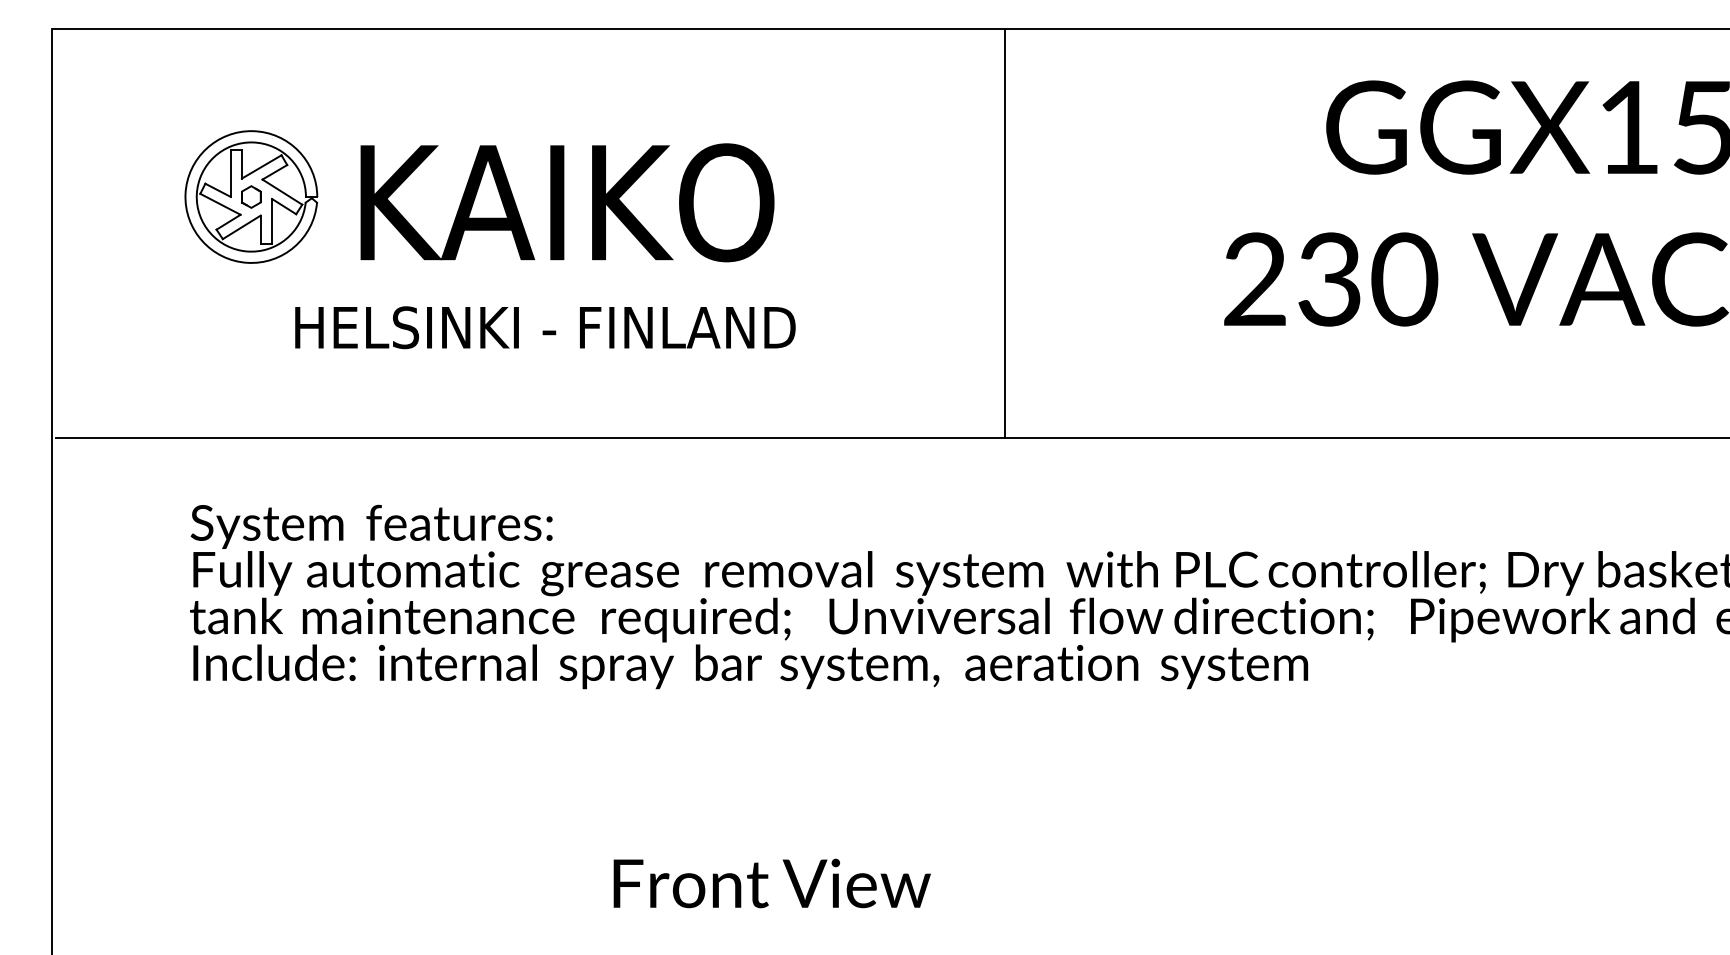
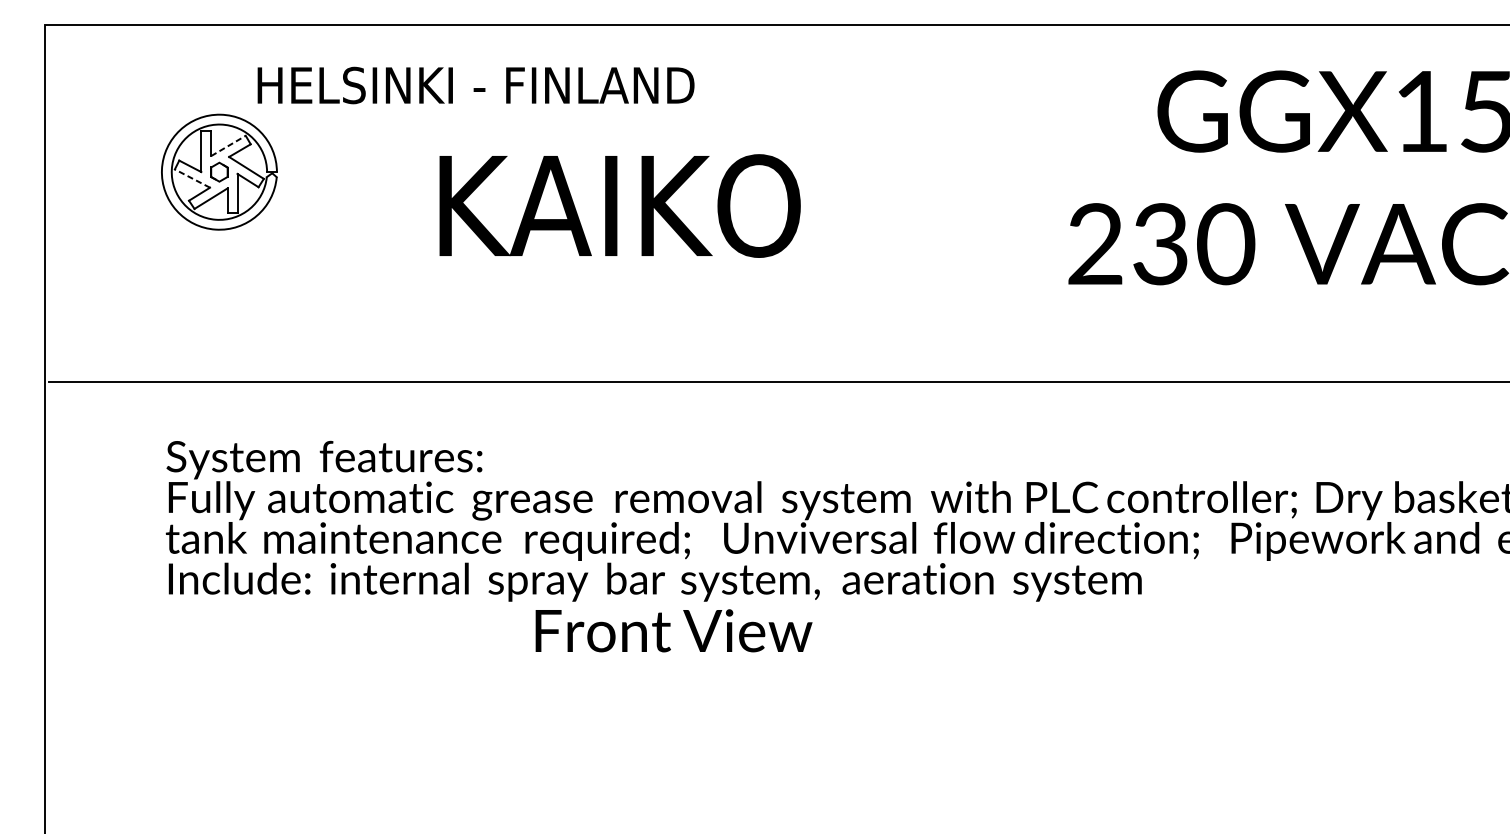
line: (261, 166) -> (228, 145), solid -> dashed
text: (567, 202) -> (620, 205), moved
line: (220, 204) -> (192, 178), solid -> dashed
line: (1005, 233) -> (877, 204), removed
text: (545, 327) -> (476, 85), moved
text: (771, 883) -> (673, 630), moved

